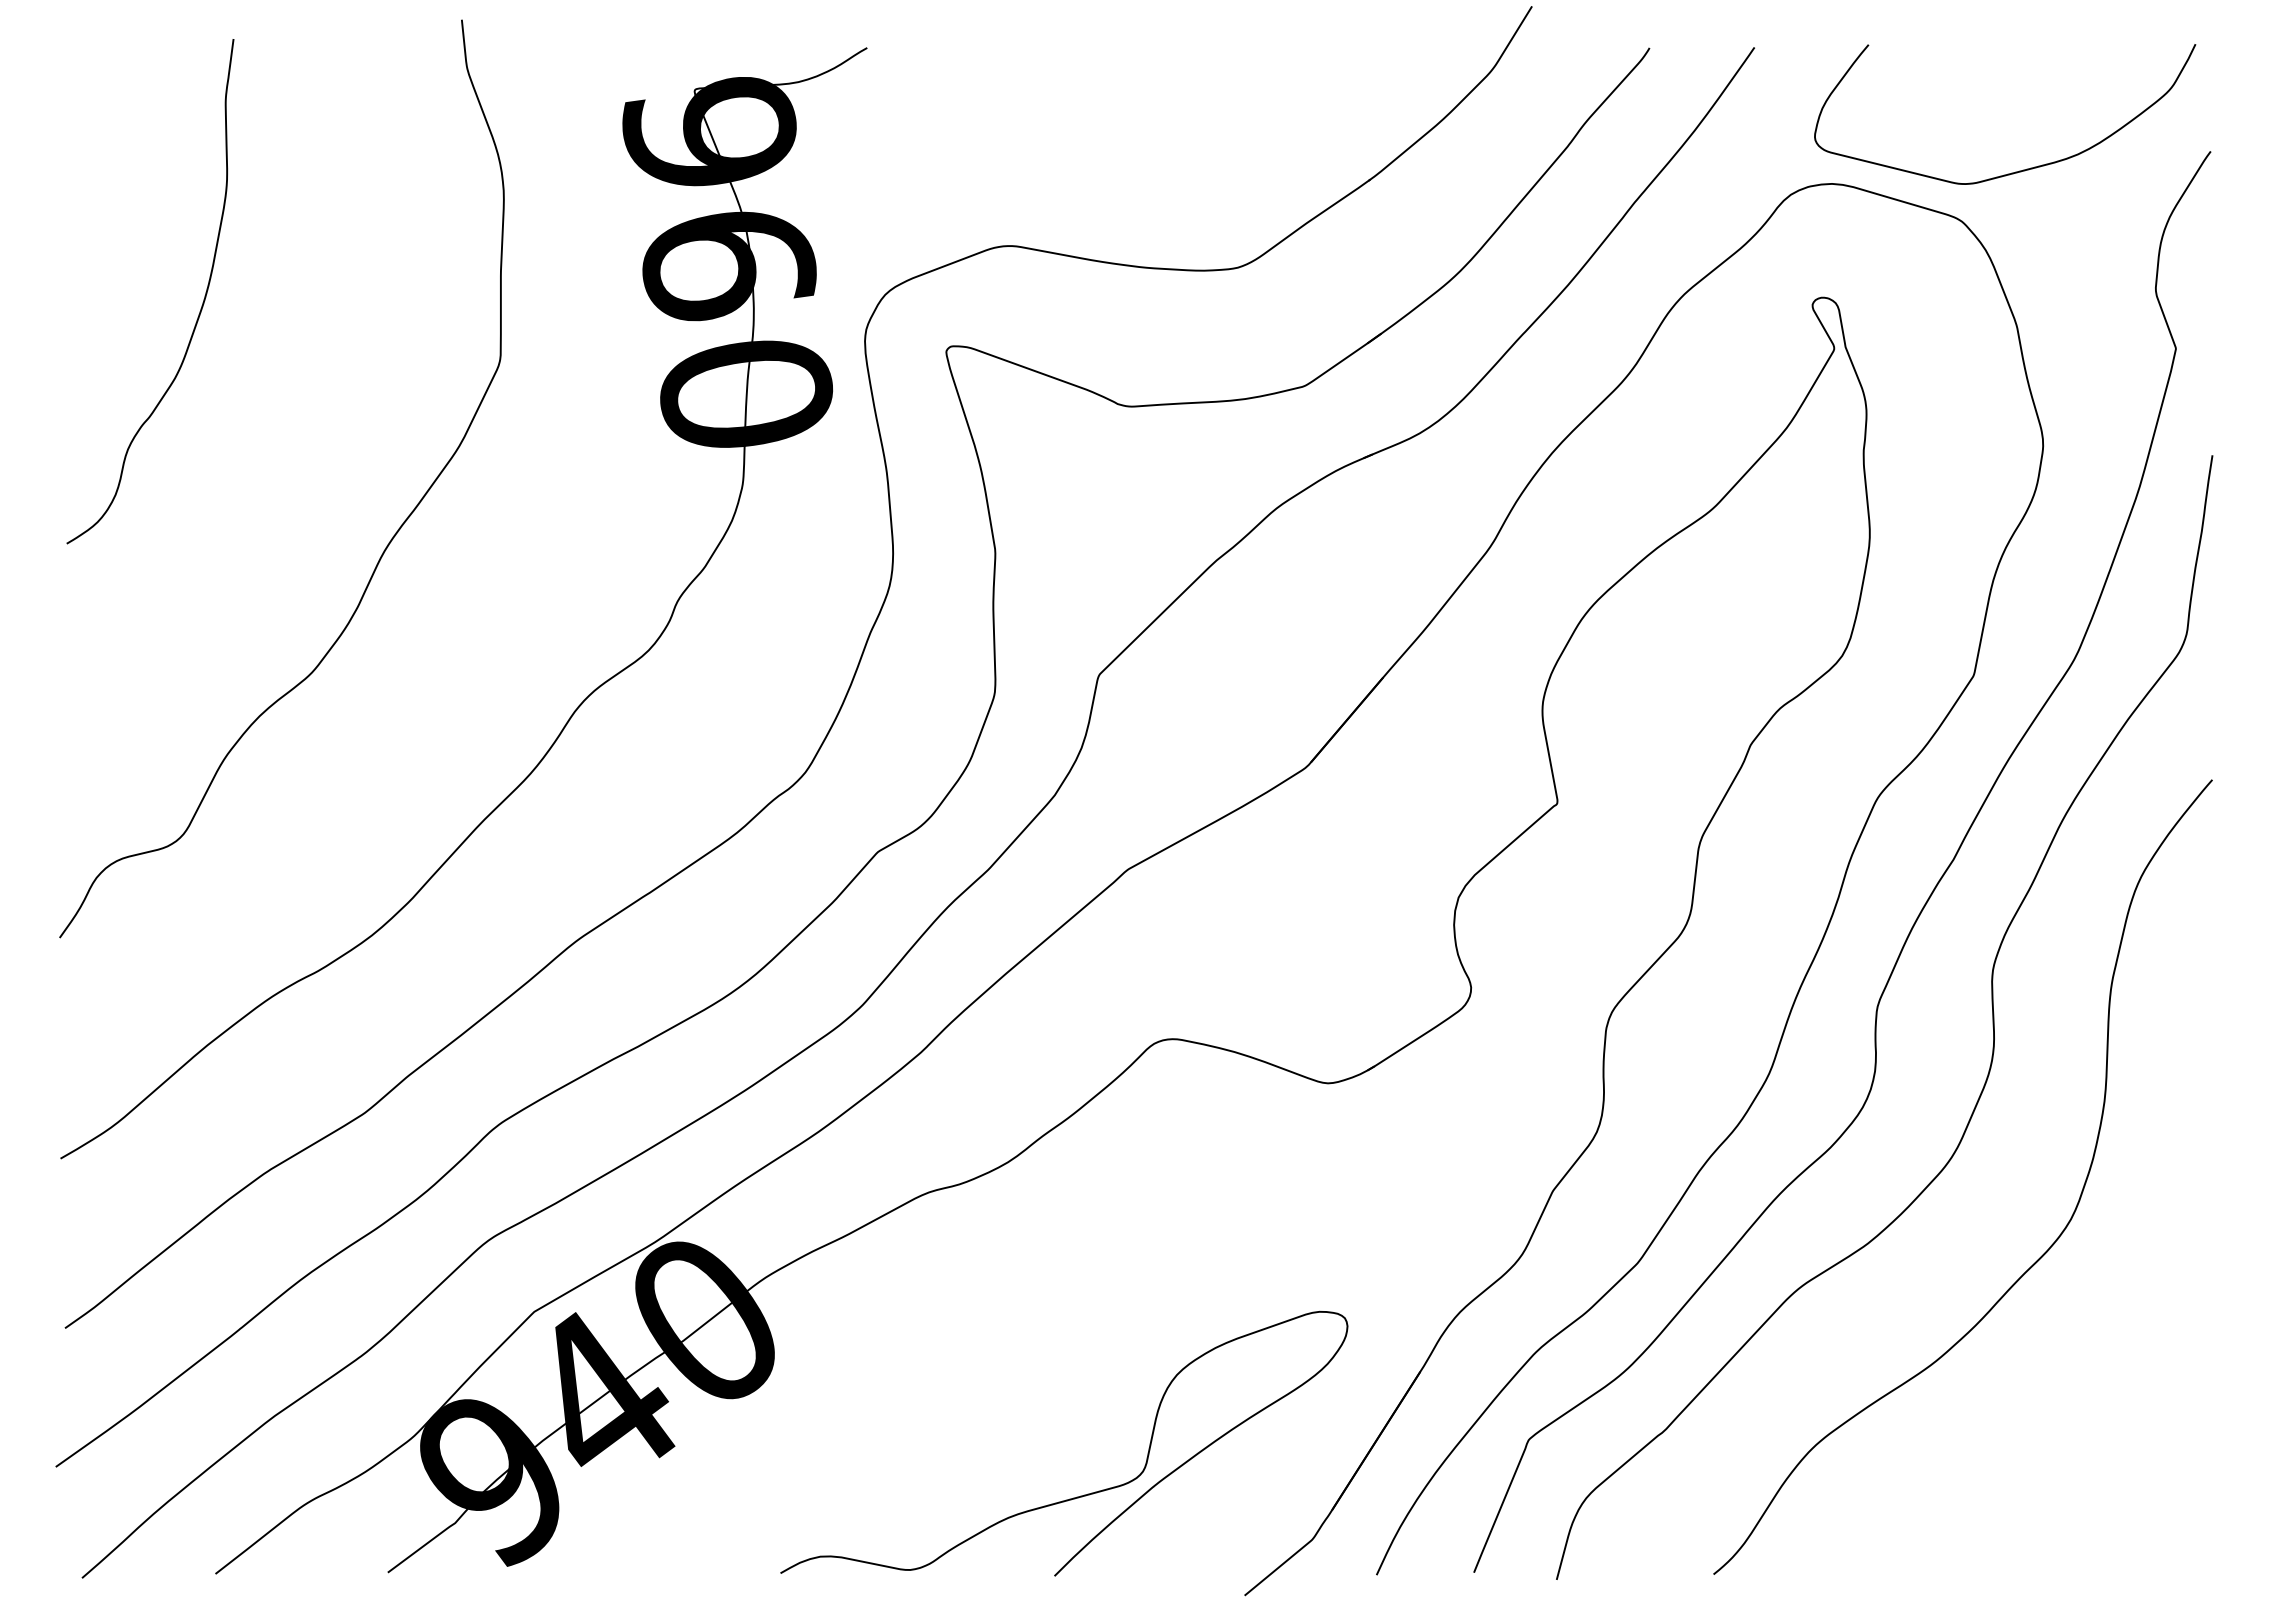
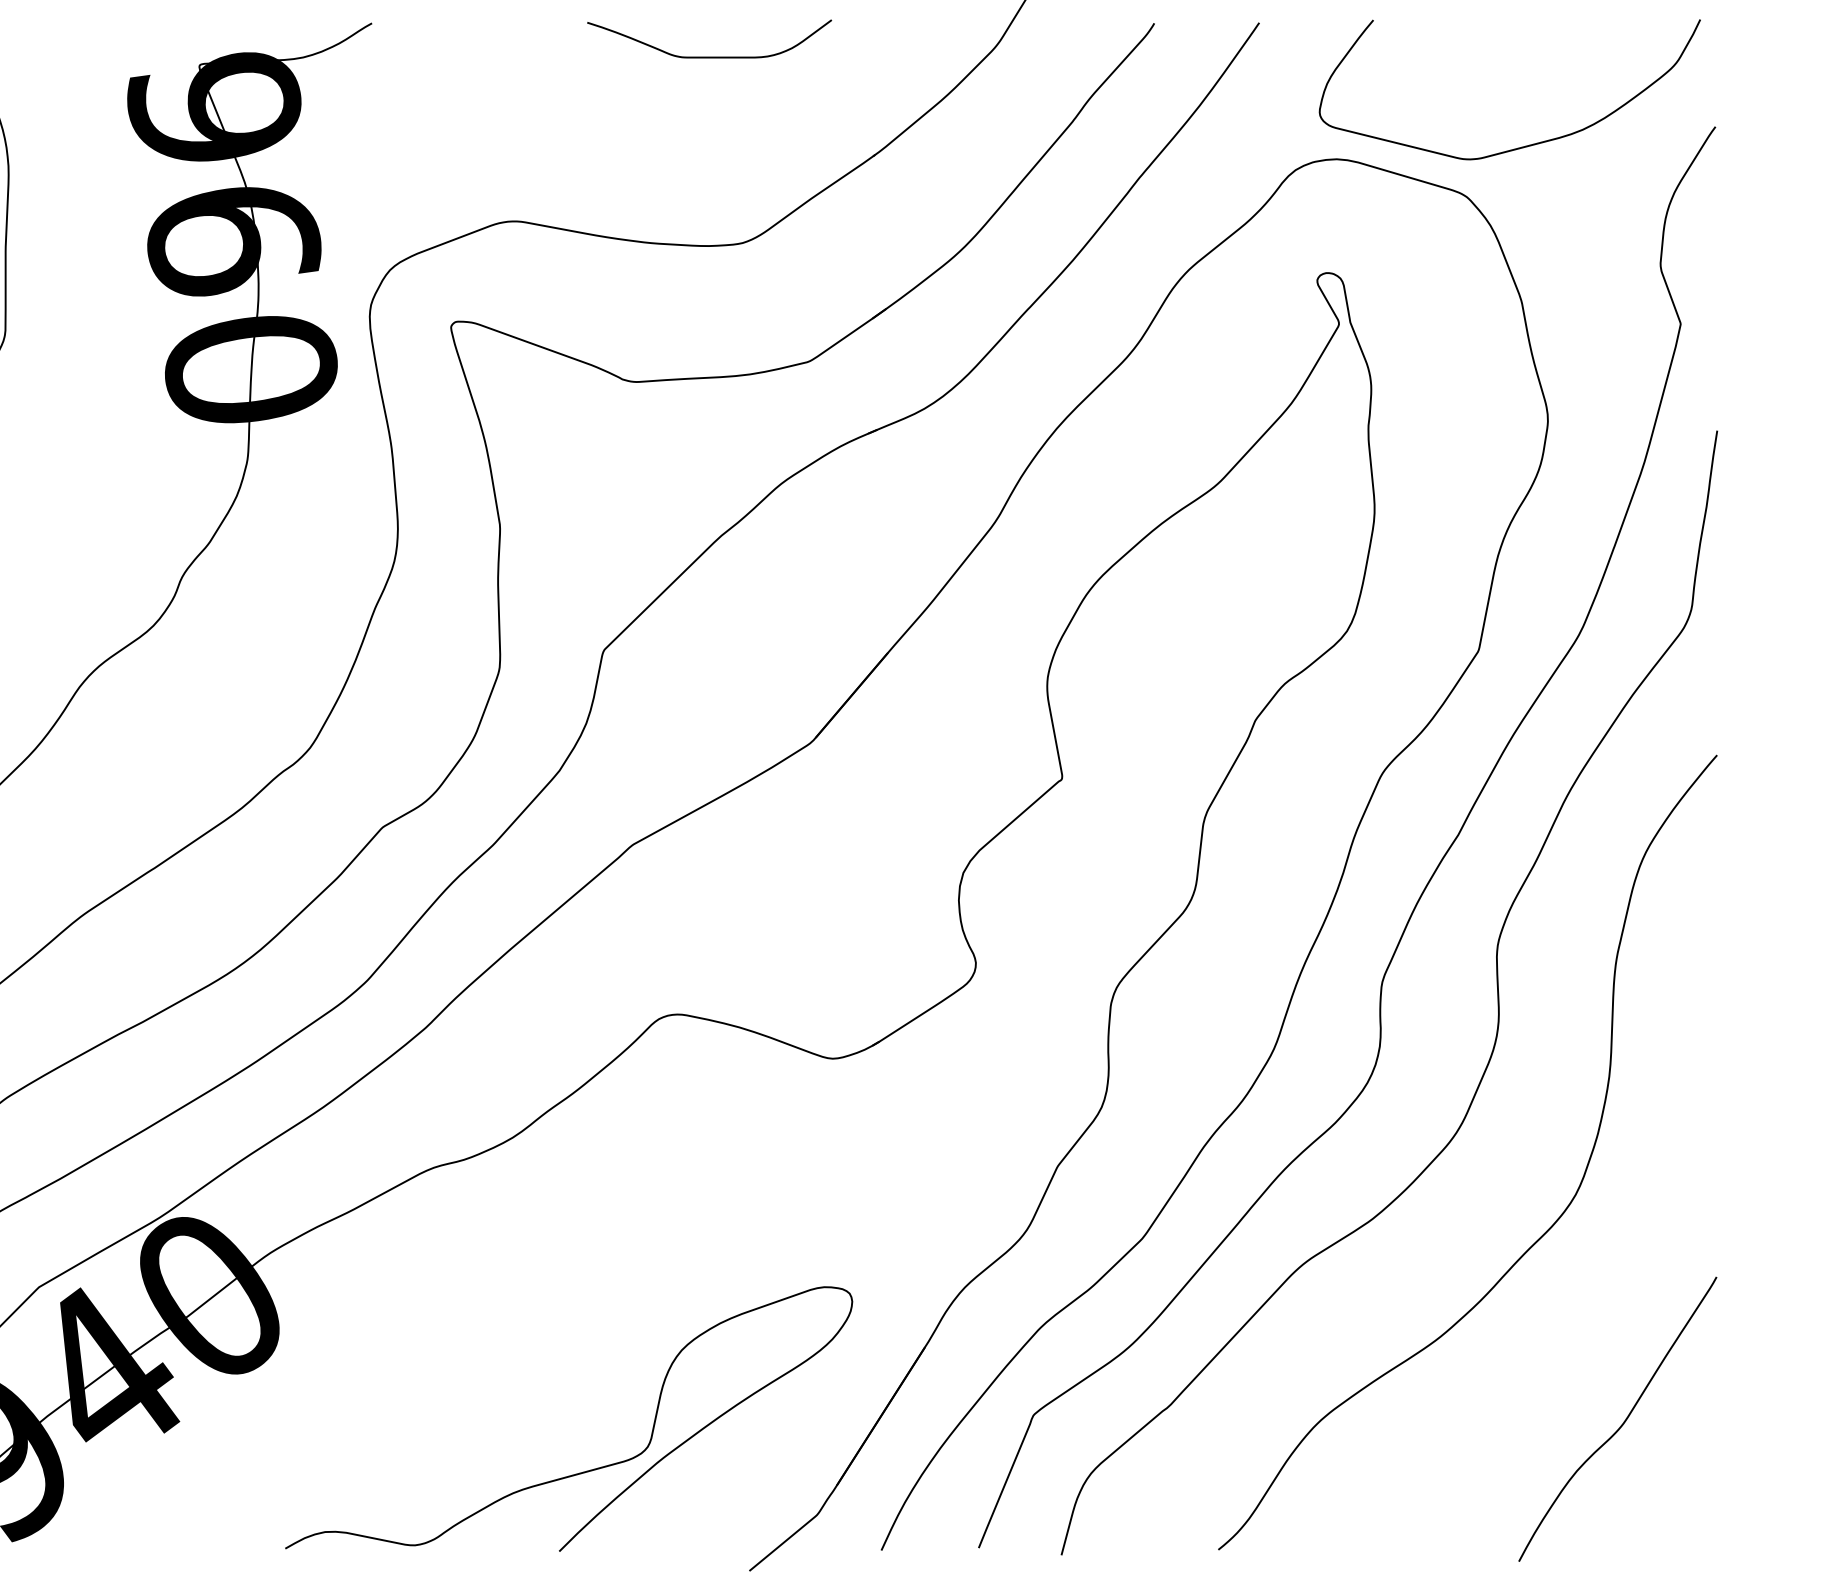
curve: (1204, 81) -> (709, 56), added
curve: (2118, 1446) -> (1623, 1421), added

